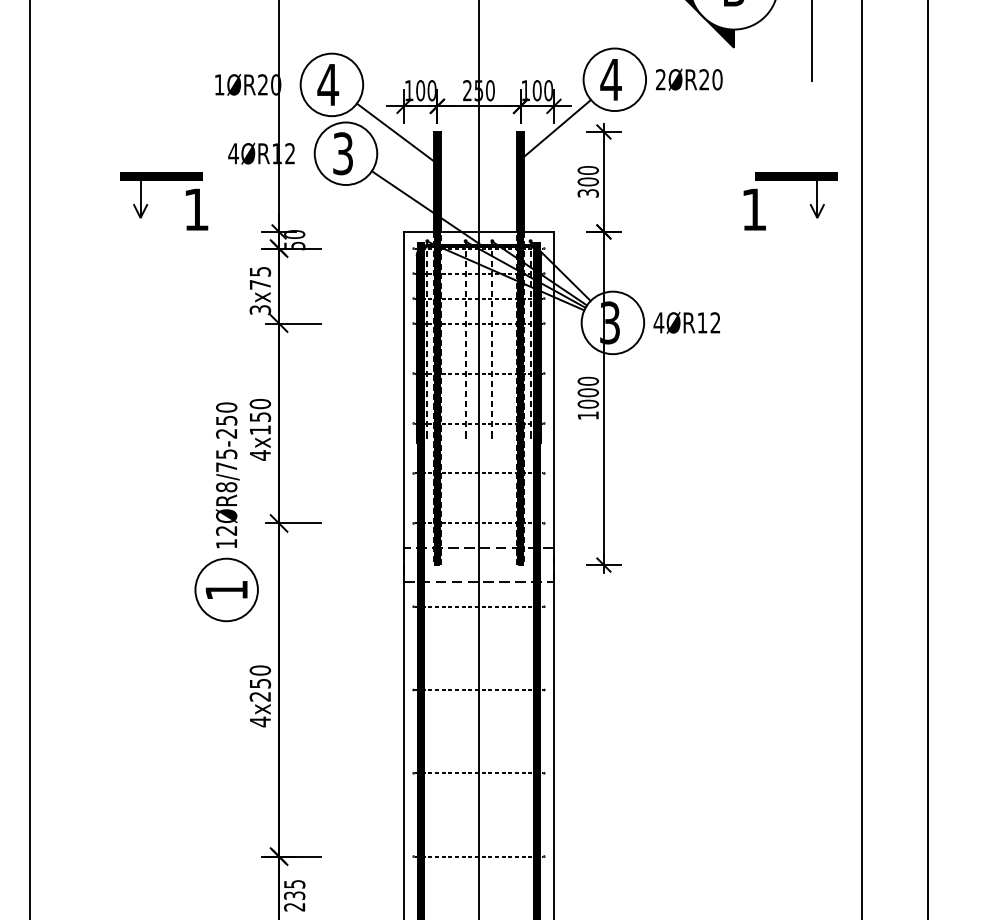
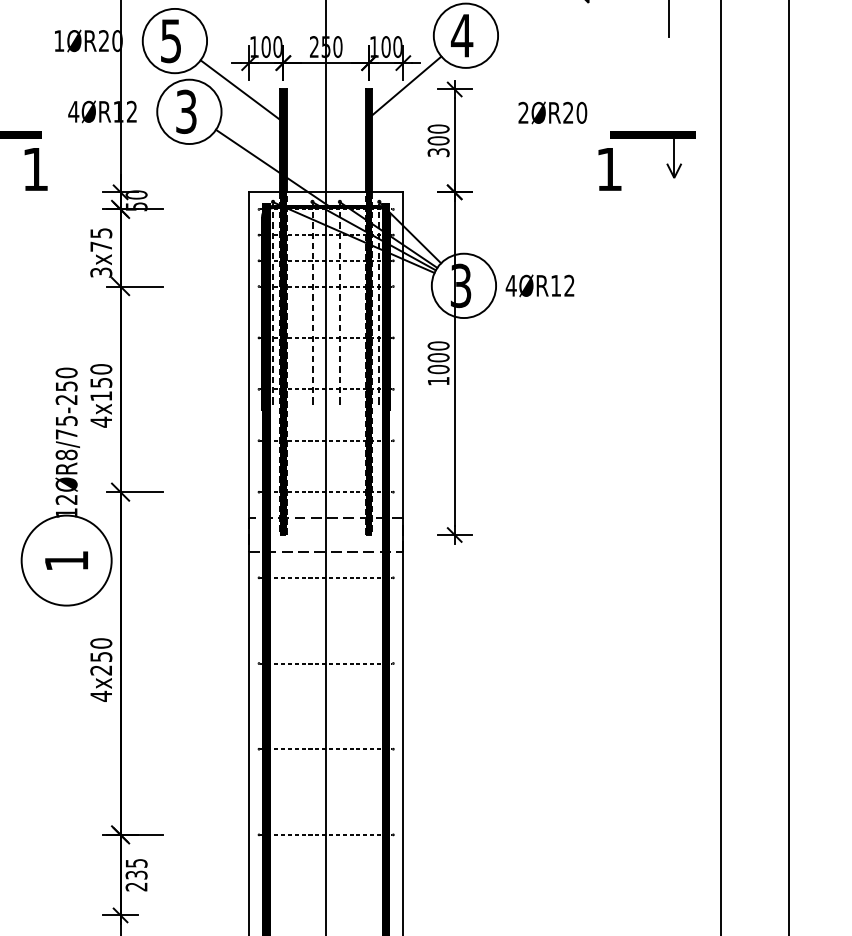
text: (689, 79) -> (553, 112), moved
text: (328, 85) -> (171, 41), 4 -> 5
circle: (226, 589) -> (66, 560), size x1.4

